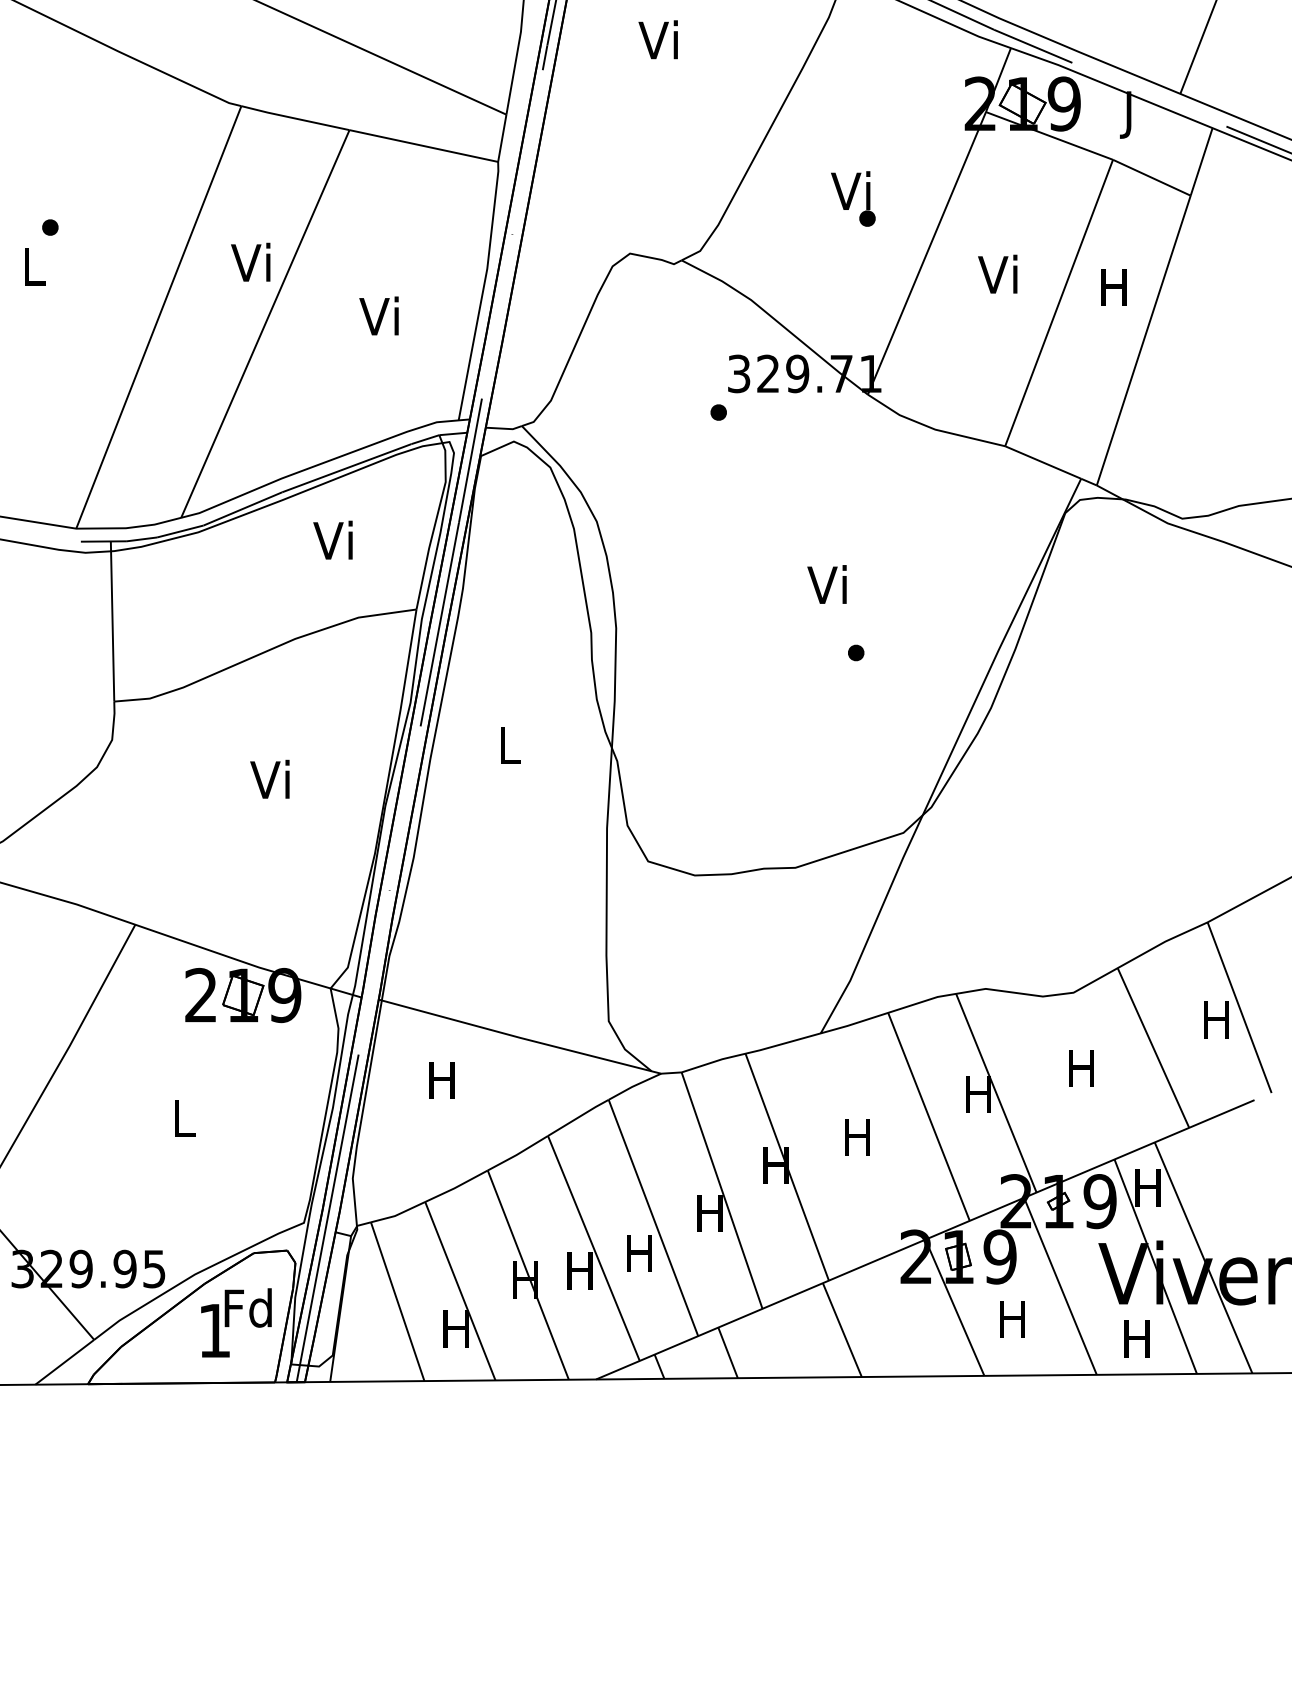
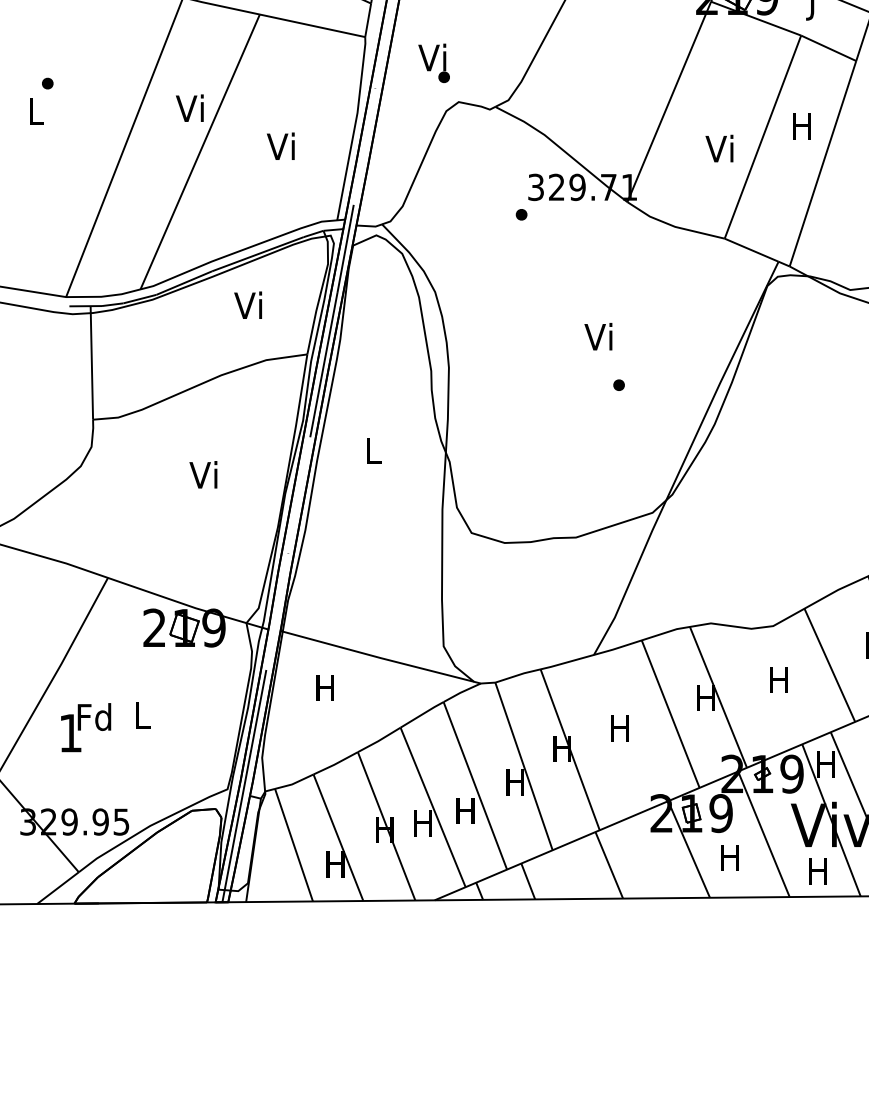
text: (853, 198) -> (434, 63), moved
text: (997, 273) -> (719, 148), moved
text: (236, 1322) -> (86, 727), moved

